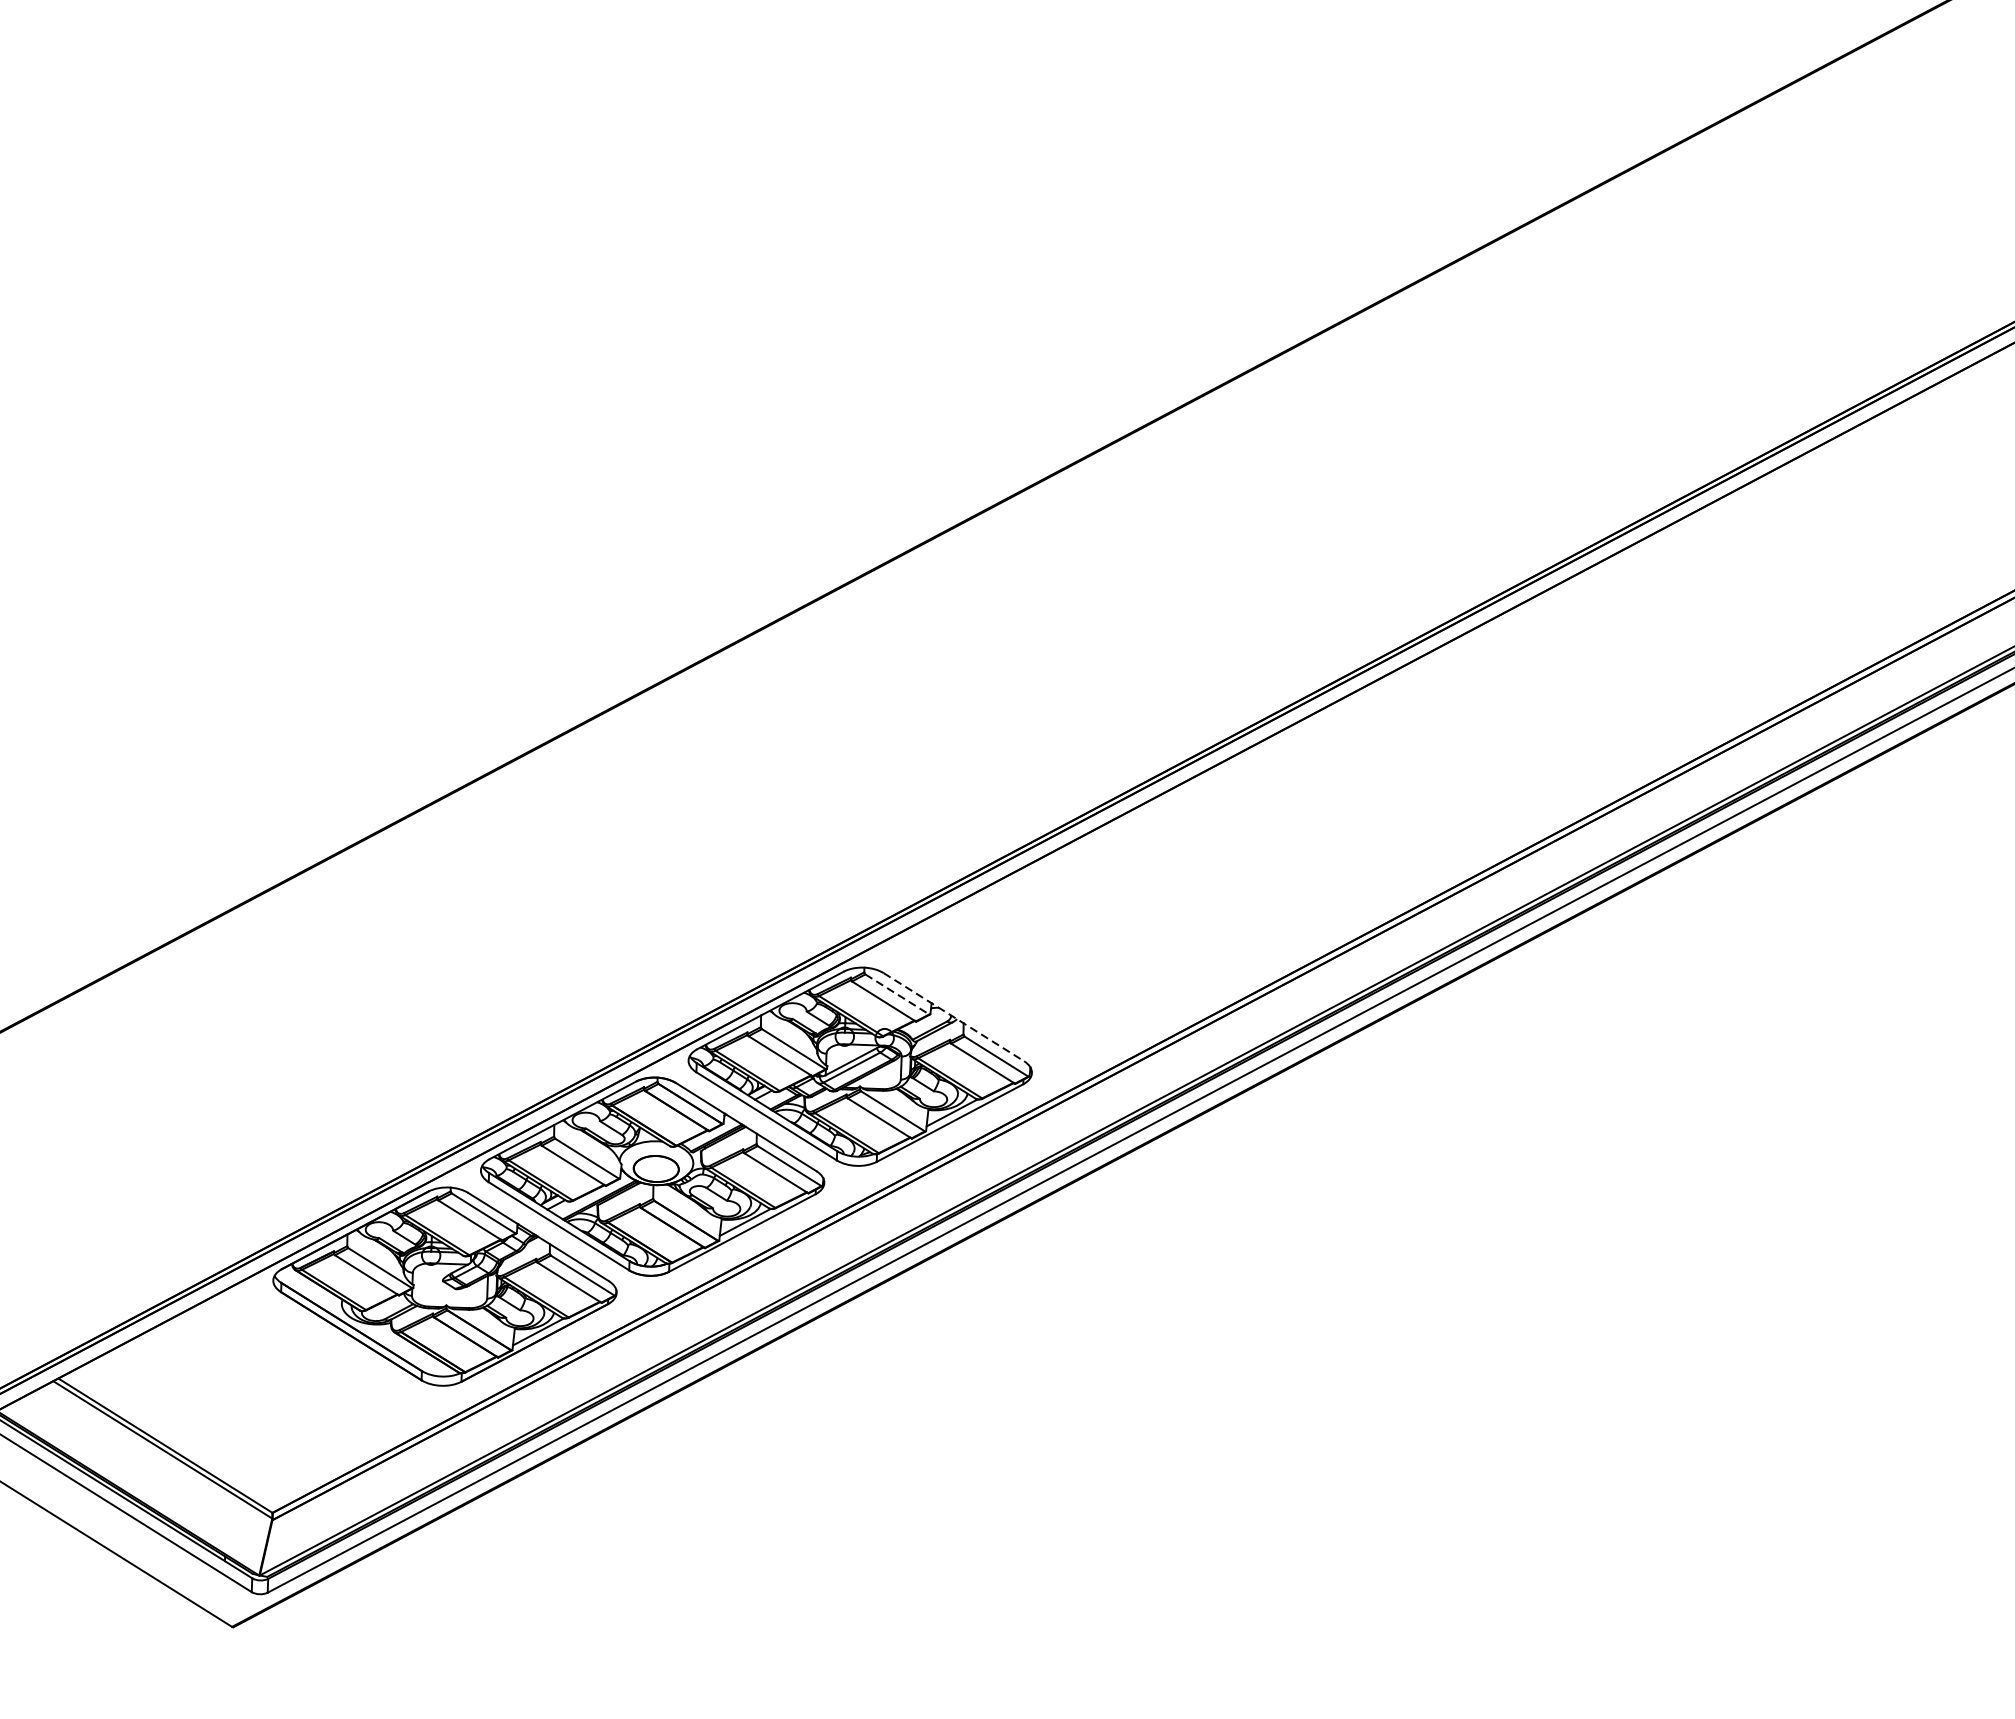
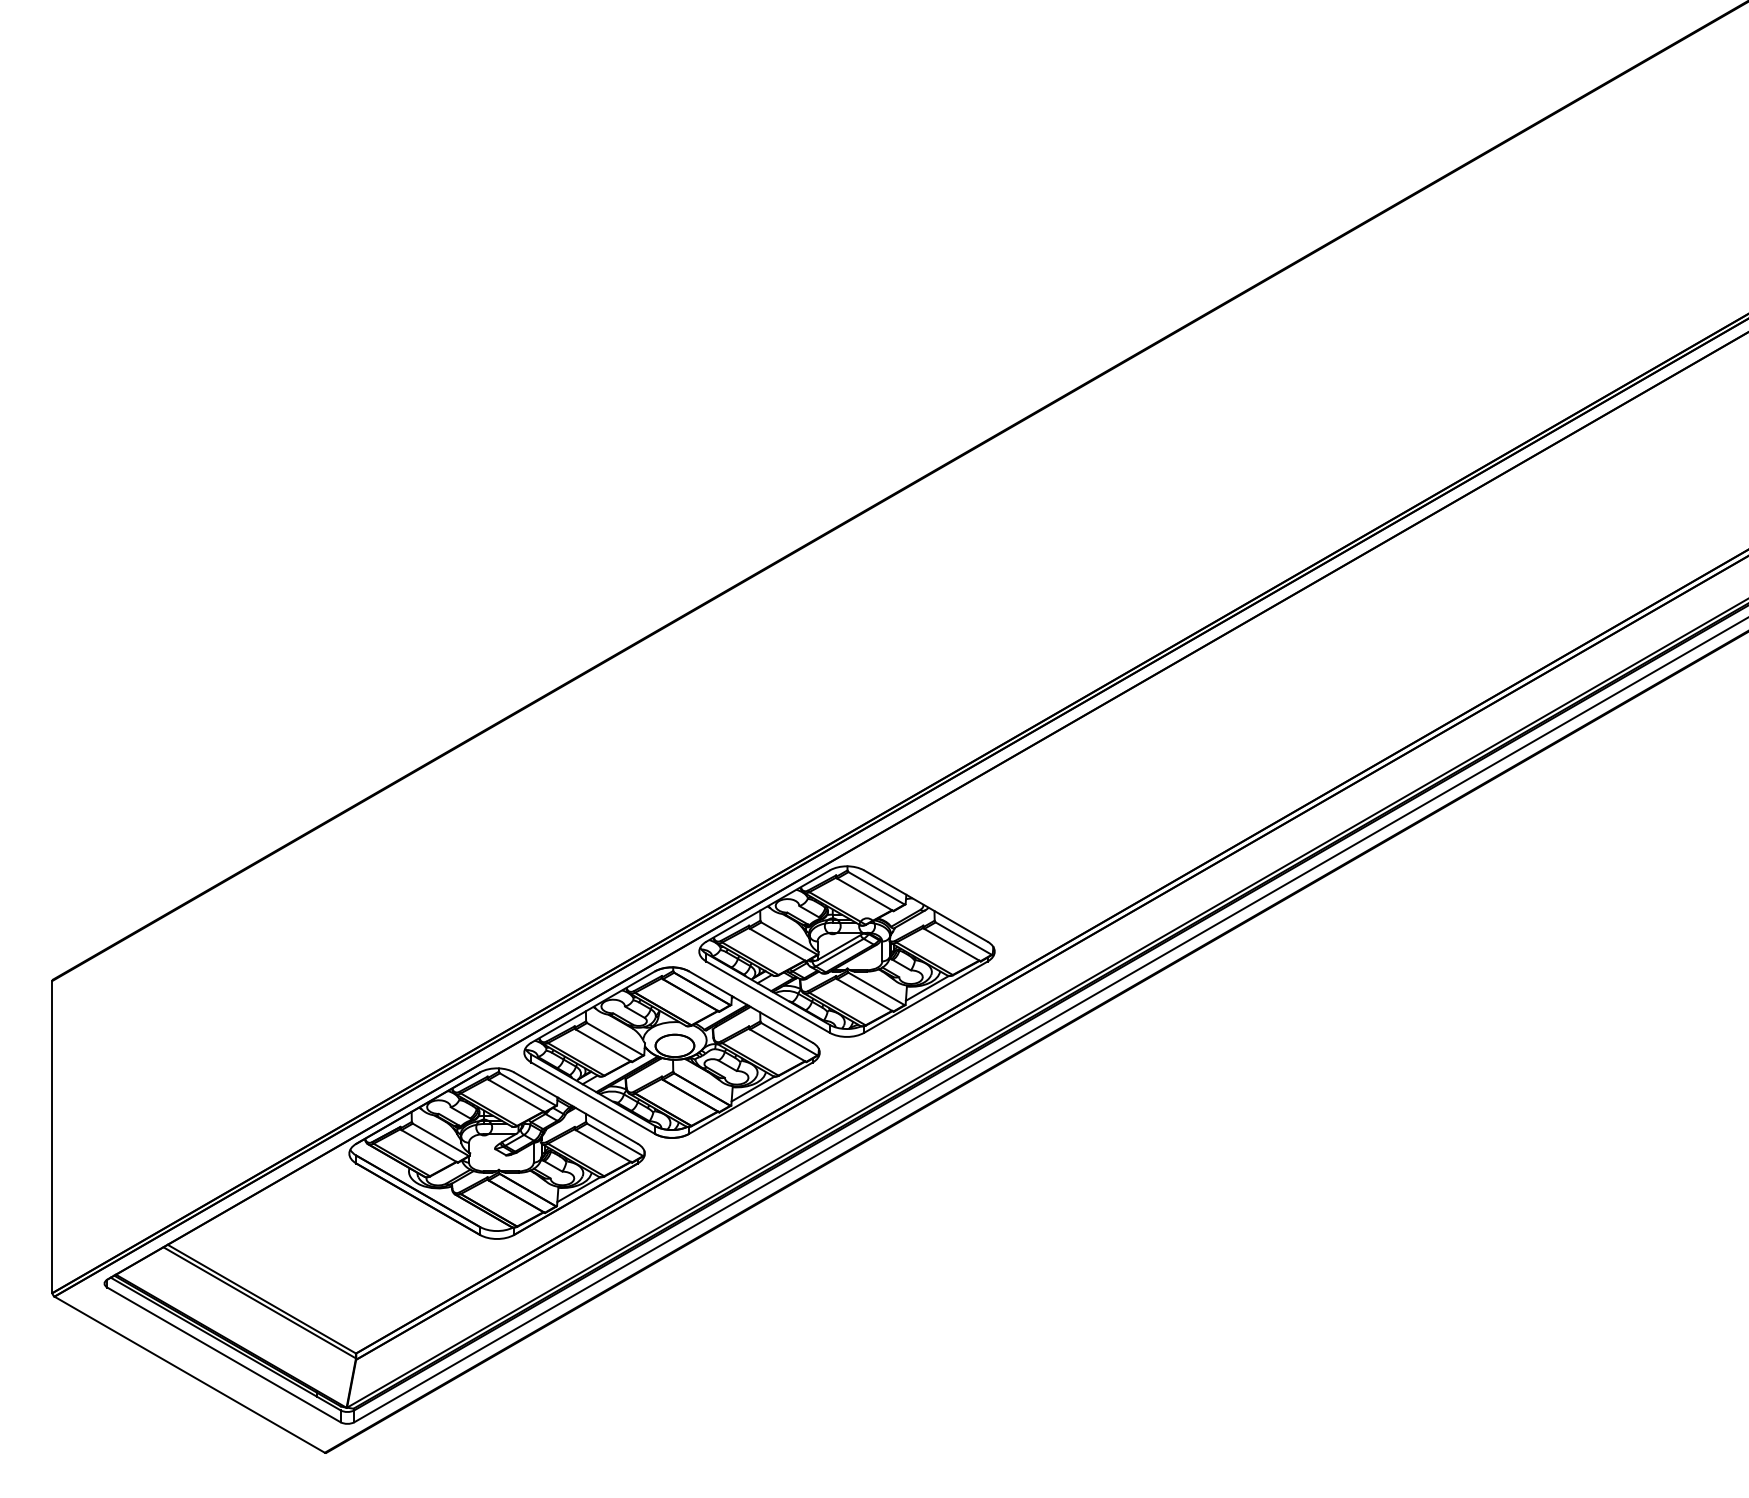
line: (898, 994) -> (877, 888), dashed -> solid
line: (954, 1017) -> (926, 906), dashed -> solid

